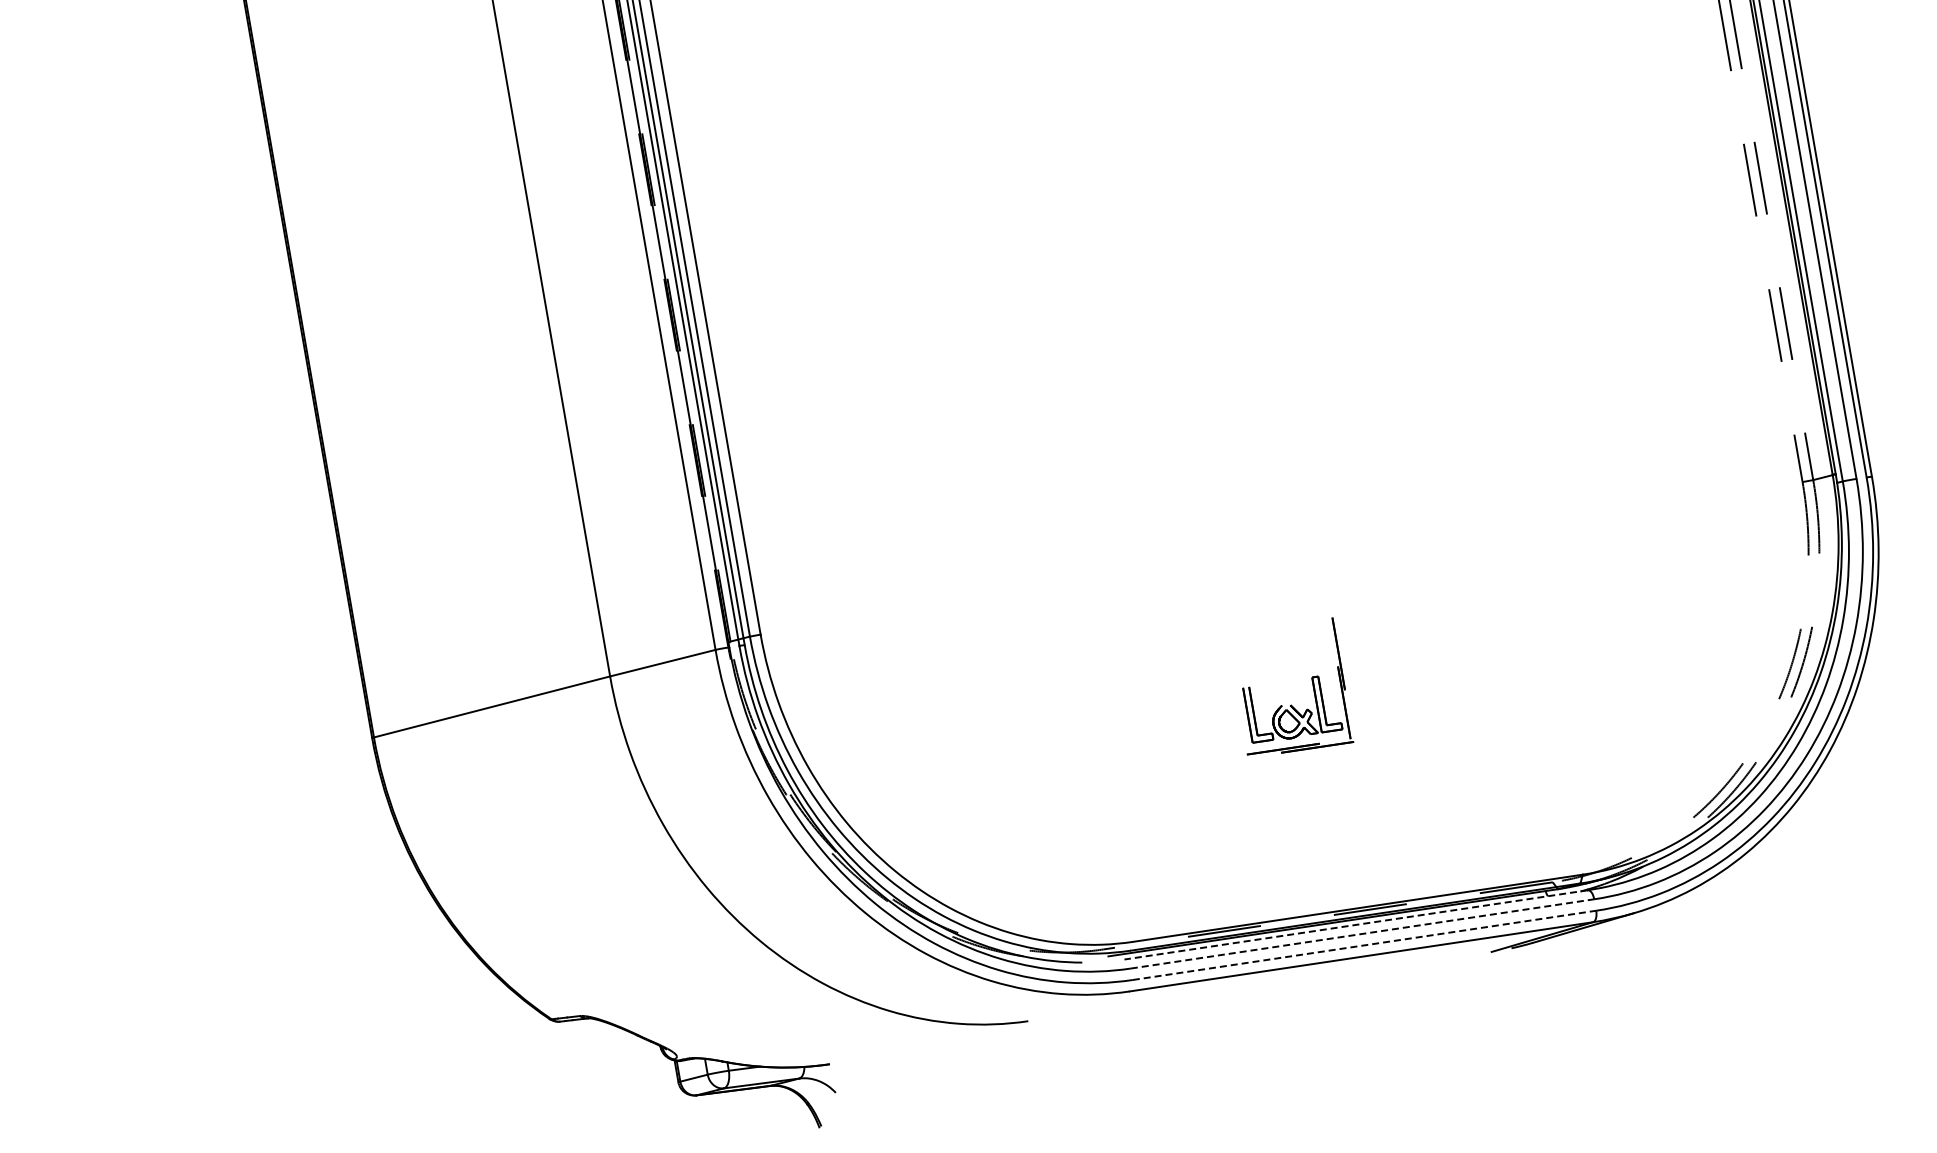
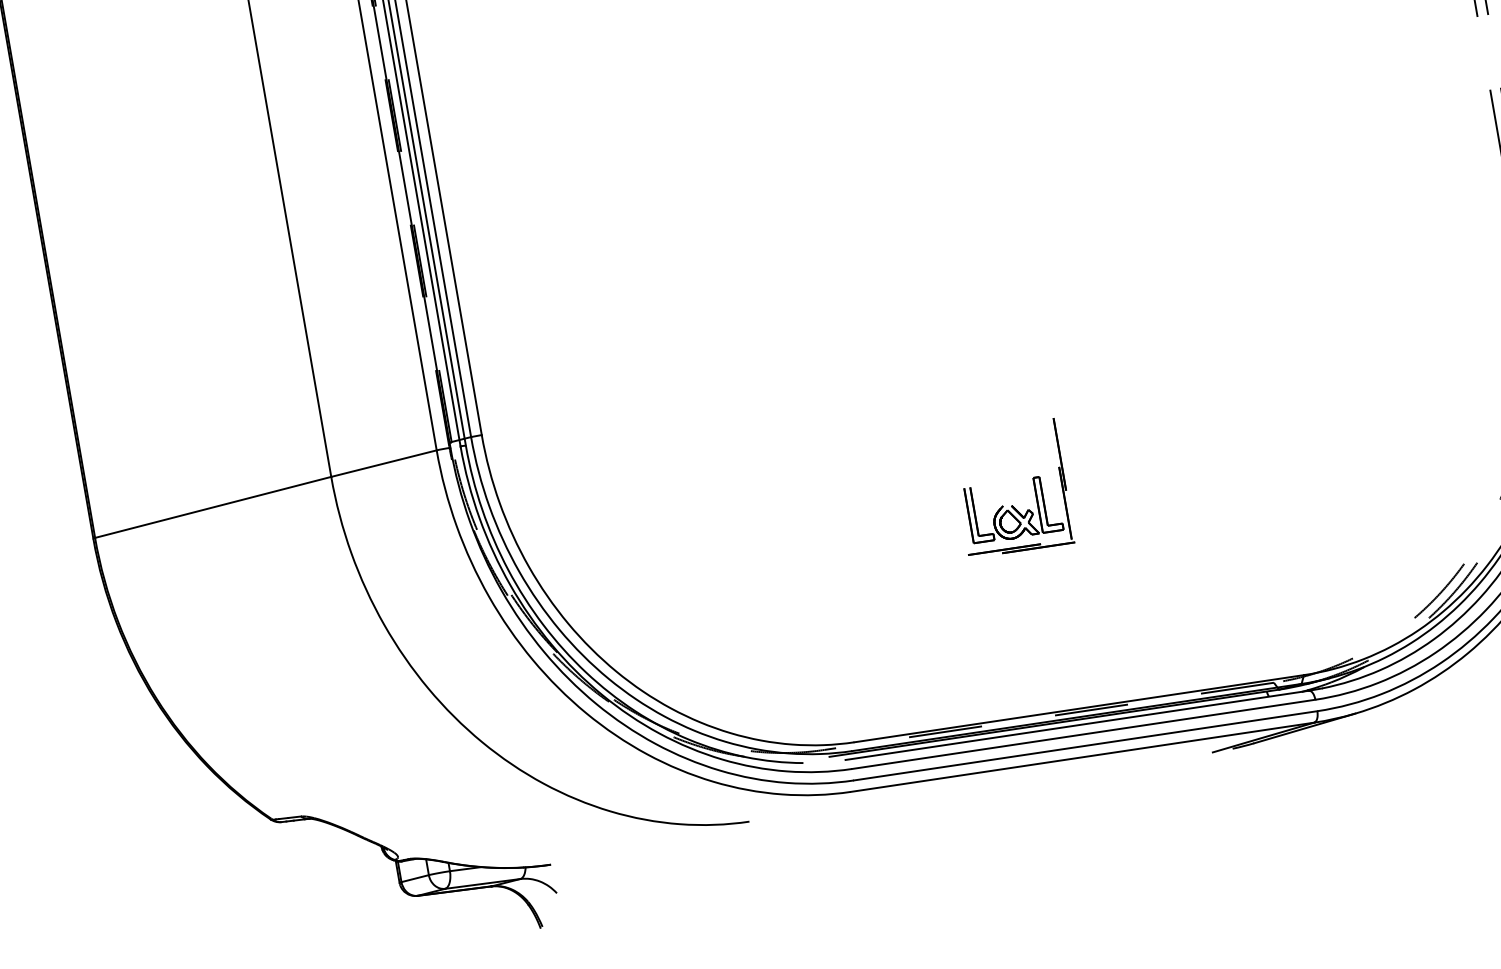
line: (1355, 924) -> (1076, 724), dashed -> solid
line: (1363, 933) -> (1084, 733), dashed -> solid
line: (1365, 945) -> (1086, 745), dashed -> solid

